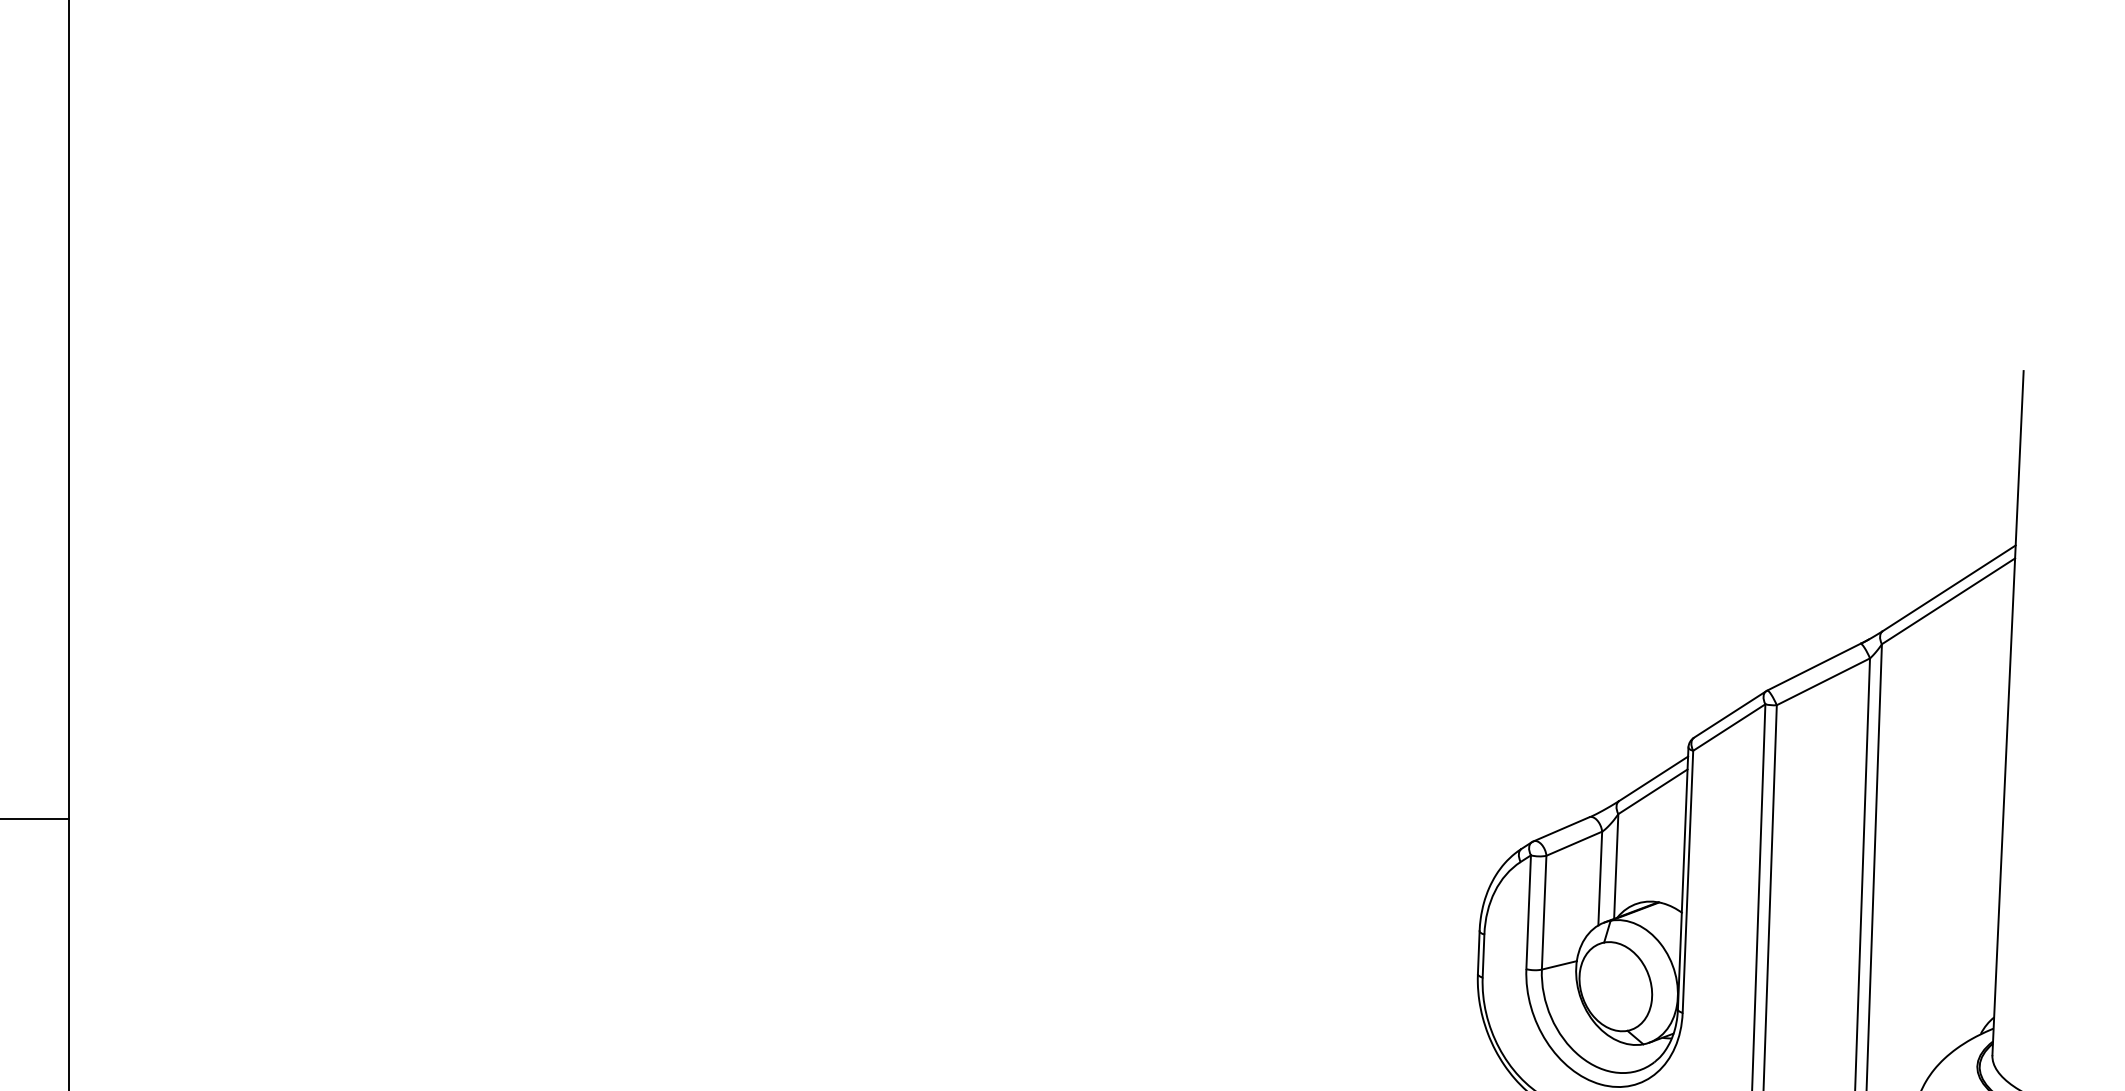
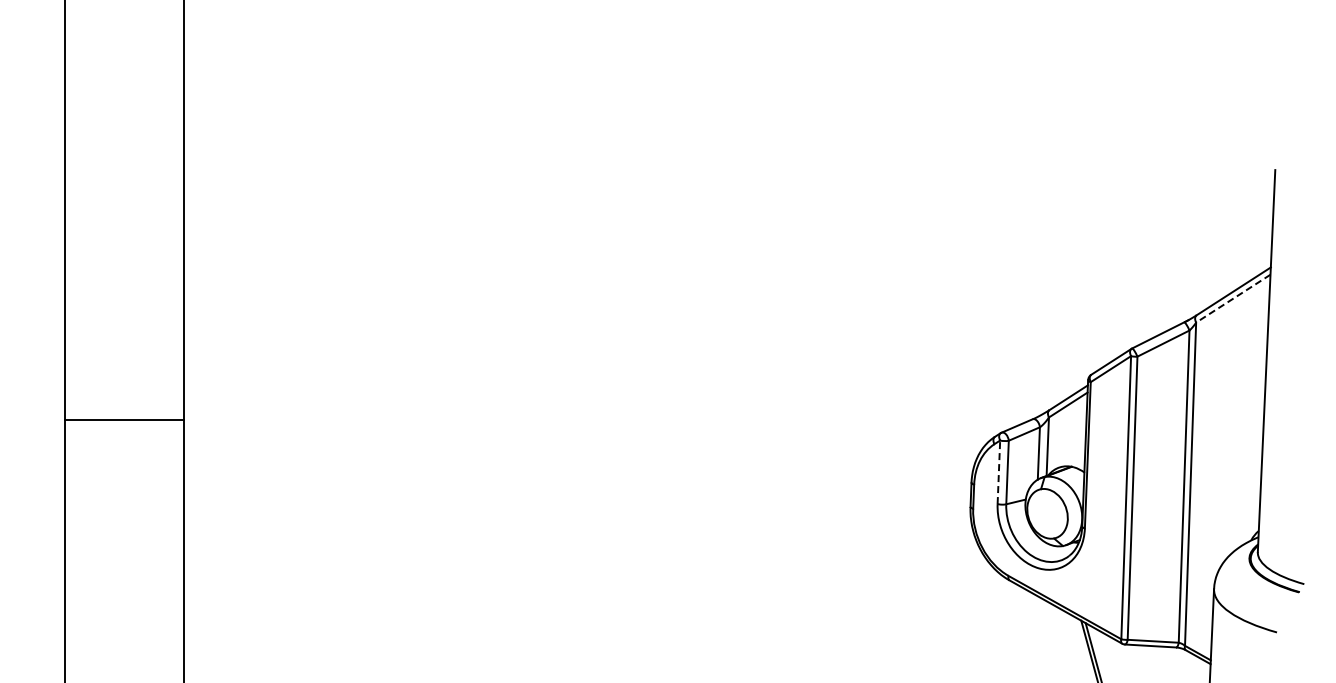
line: (1947, 601) -> (1232, 298), solid -> dashed
line: (1527, 912) -> (998, 472), solid -> dashed

